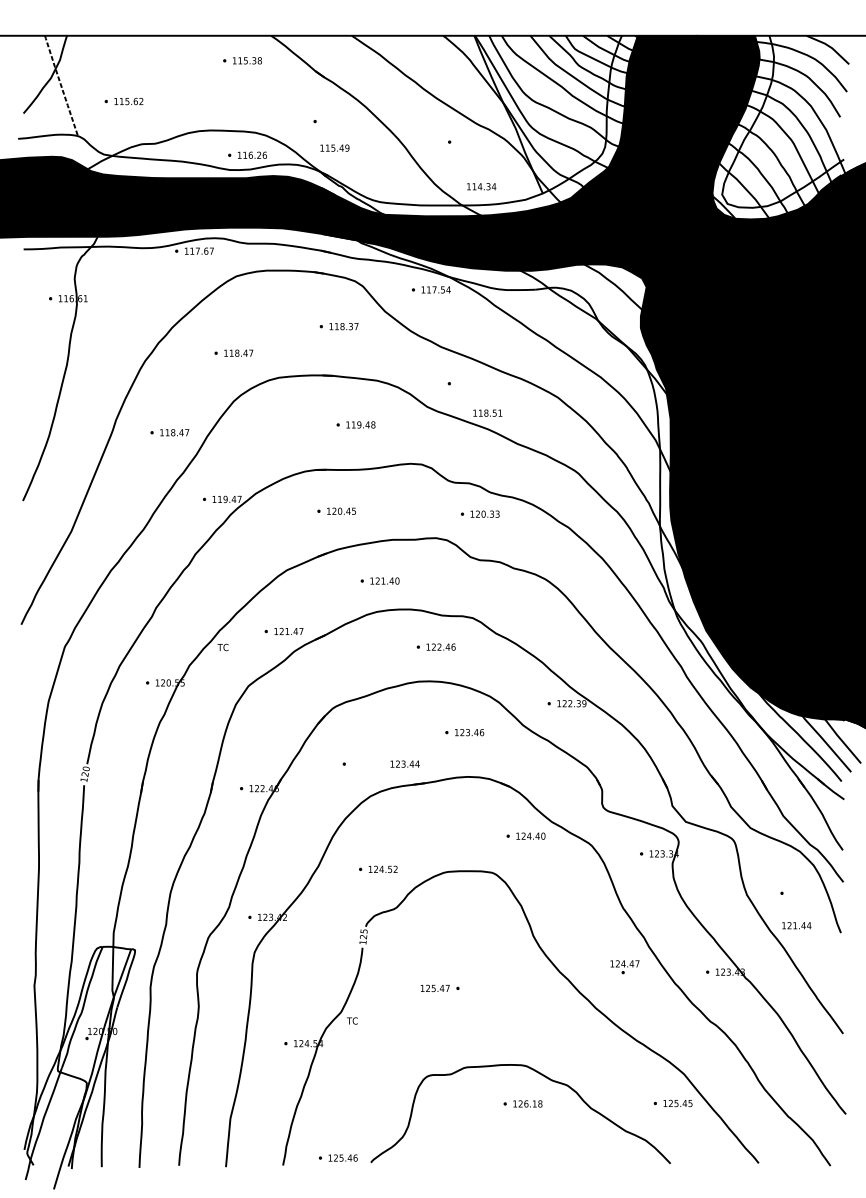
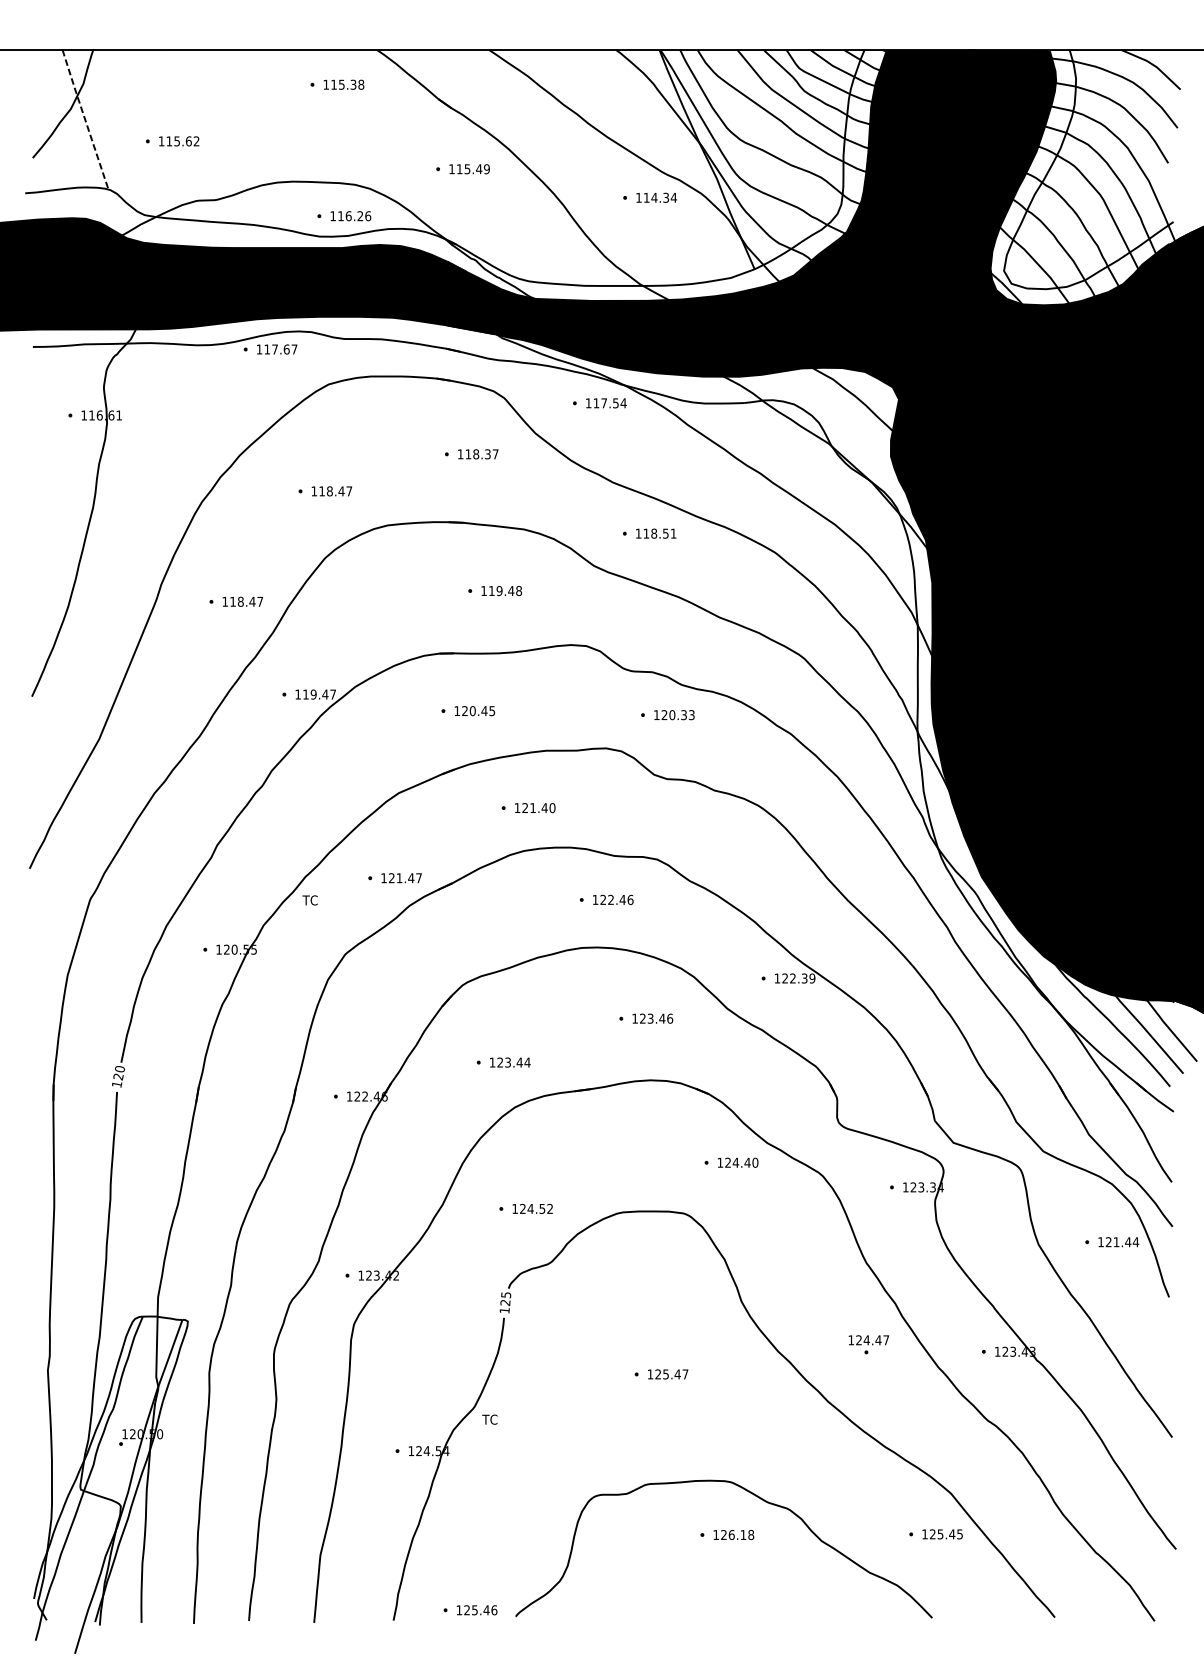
text: (334, 148) -> (469, 169), moved
text: (481, 186) -> (656, 197), moved
text: (488, 413) -> (656, 533), moved
text: (405, 764) -> (510, 1062), moved
text: (796, 925) -> (1118, 1242), moved
text: (435, 988) -> (668, 1374), moved

